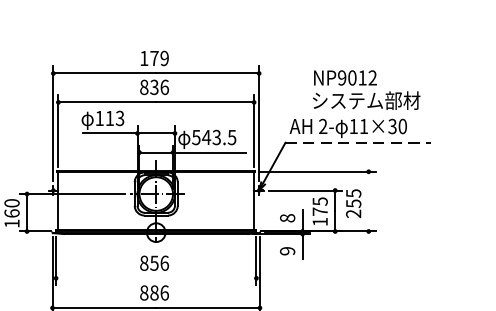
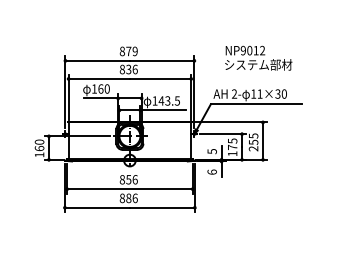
text: (144, 58) -> (122, 51), 179 -> 879
text: (366, 88) -> (258, 57), moved
text: (114, 117) -> (103, 88), 113 -> 160
text: (195, 136) -> (154, 100), 543.5 -> 143.5
line: (358, 143) -> (256, 104), dashed -> solid
line: (369, 200) -> (263, 140), added
text: (286, 218) -> (211, 151), 8 -> 5
text: (286, 250) -> (211, 171), 9 -> 6
line: (155, 278) -> (129, 189), added

